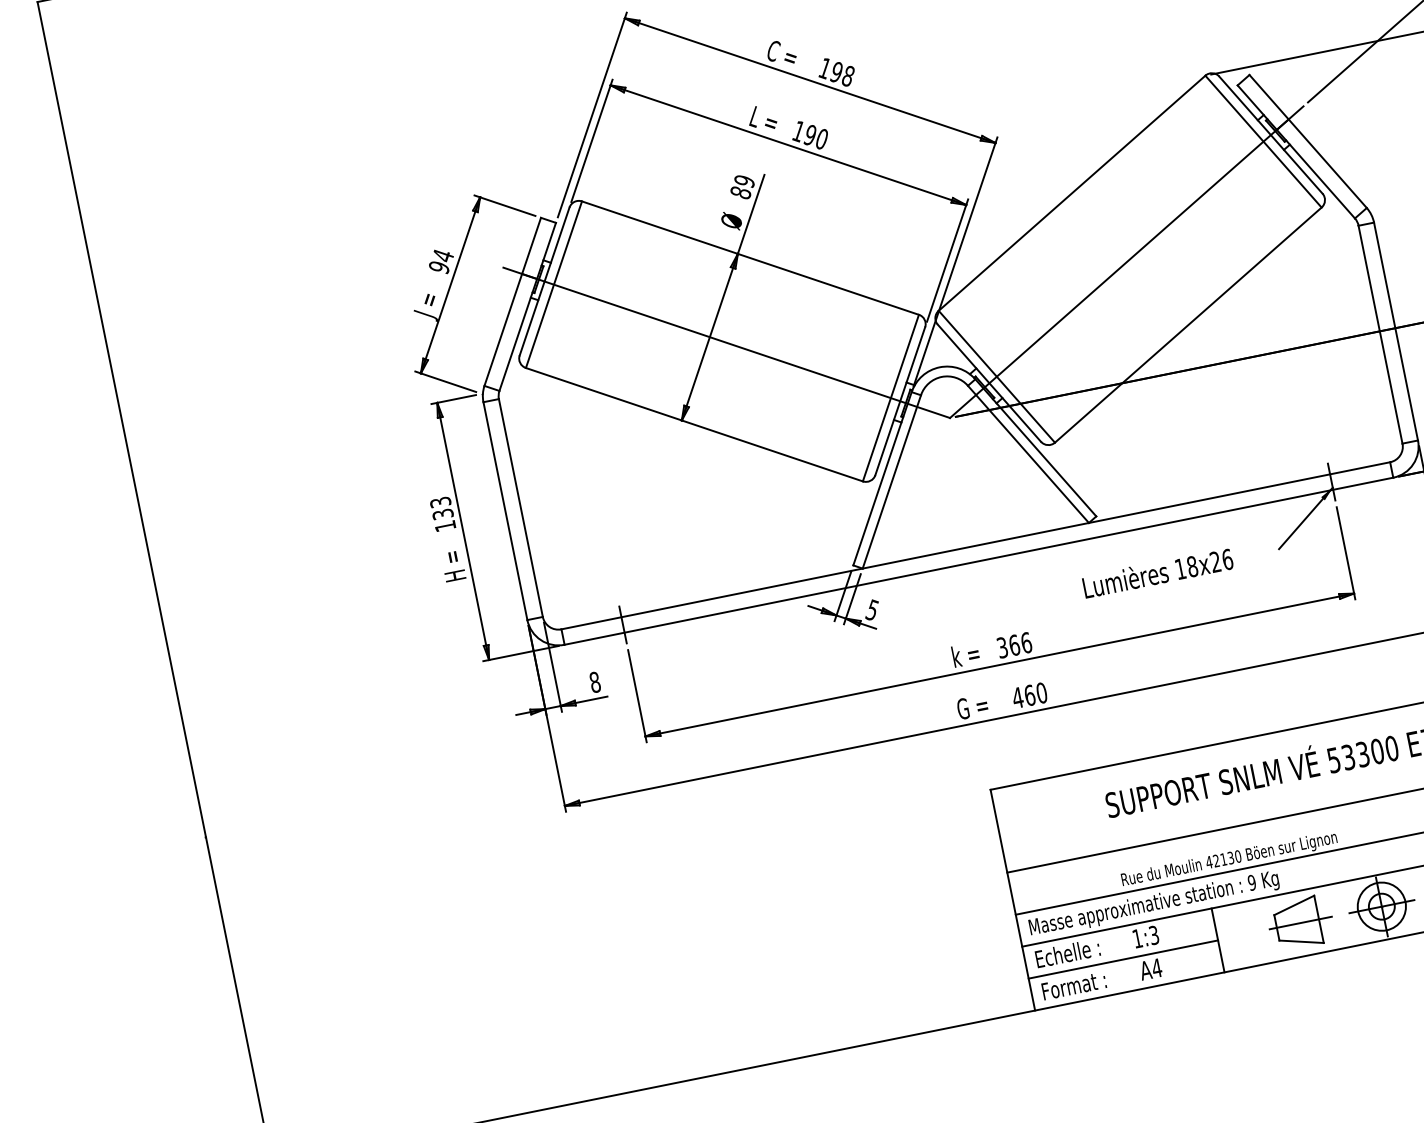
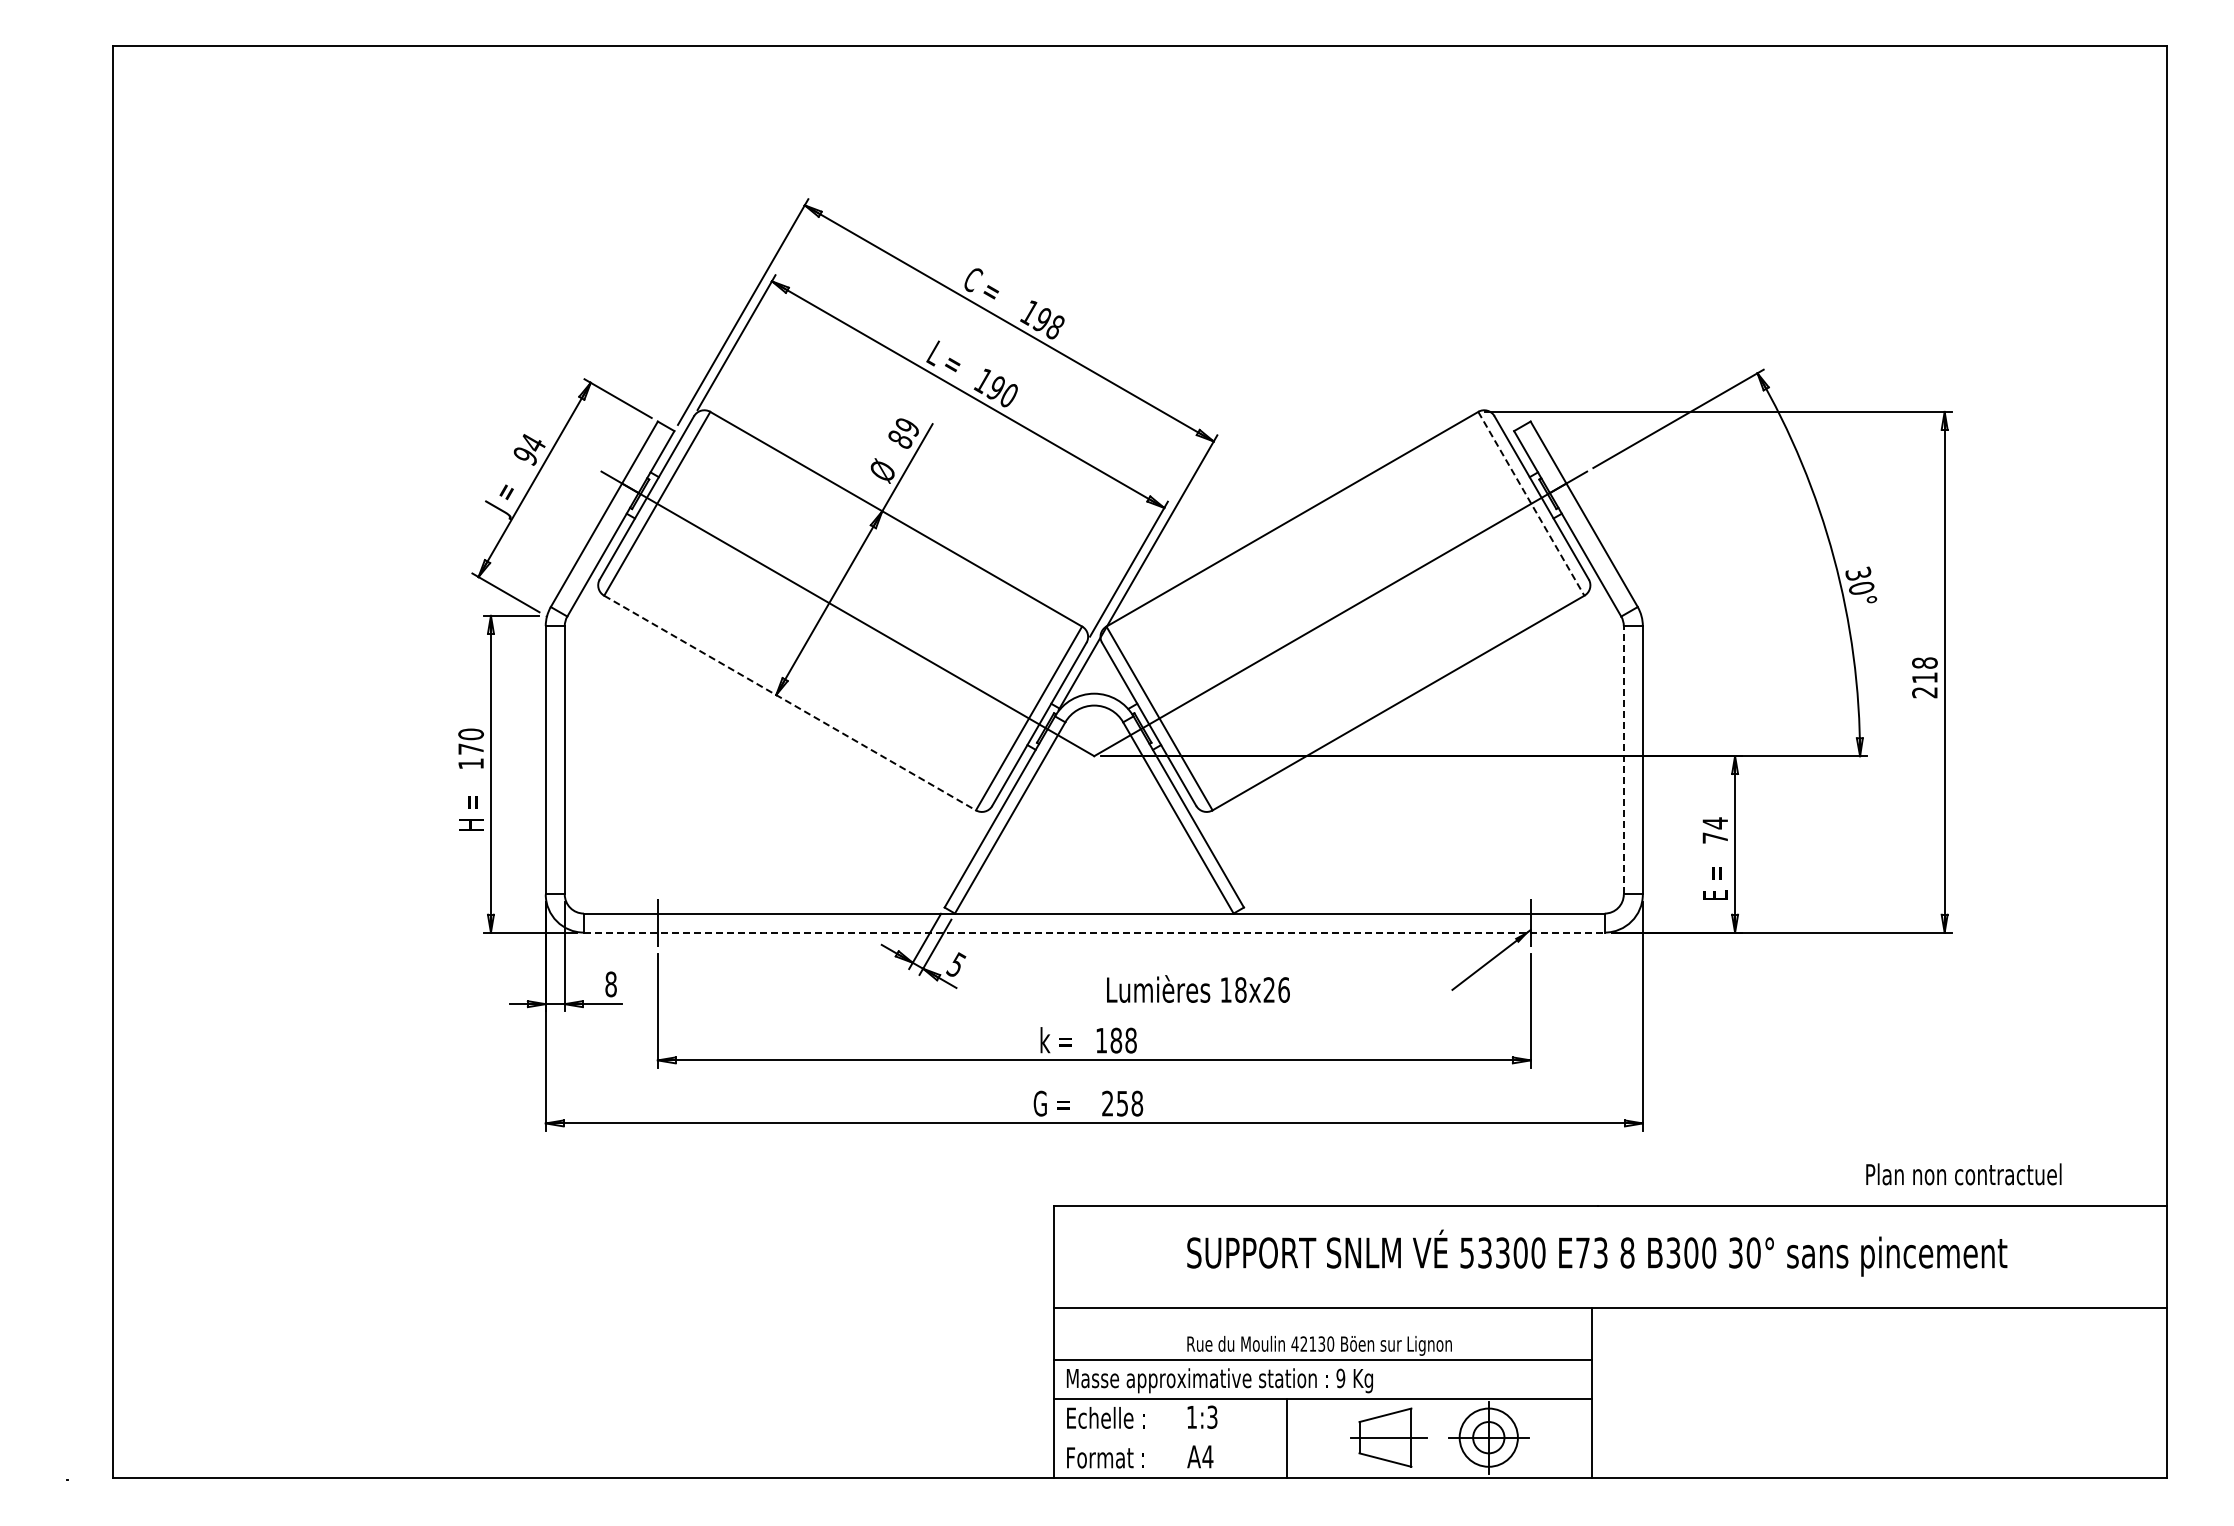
line: (1263, 142) -> (1531, 504), solid -> dashed
line: (1380, 334) -> (1623, 759), solid -> dashed
line: (694, 424) -> (790, 703), solid -> dashed
text: (442, 508) -> (471, 741), 133 -> 170
line: (979, 561) -> (1094, 932), solid -> dashed
text: (1157, 572) -> (1198, 988), moved
text: (1014, 645) -> (1116, 1040), 366 -> 188
text: (1029, 695) -> (1122, 1103), 460 -> 258
line: (1122, 959) -> (1169, 1438), removed

